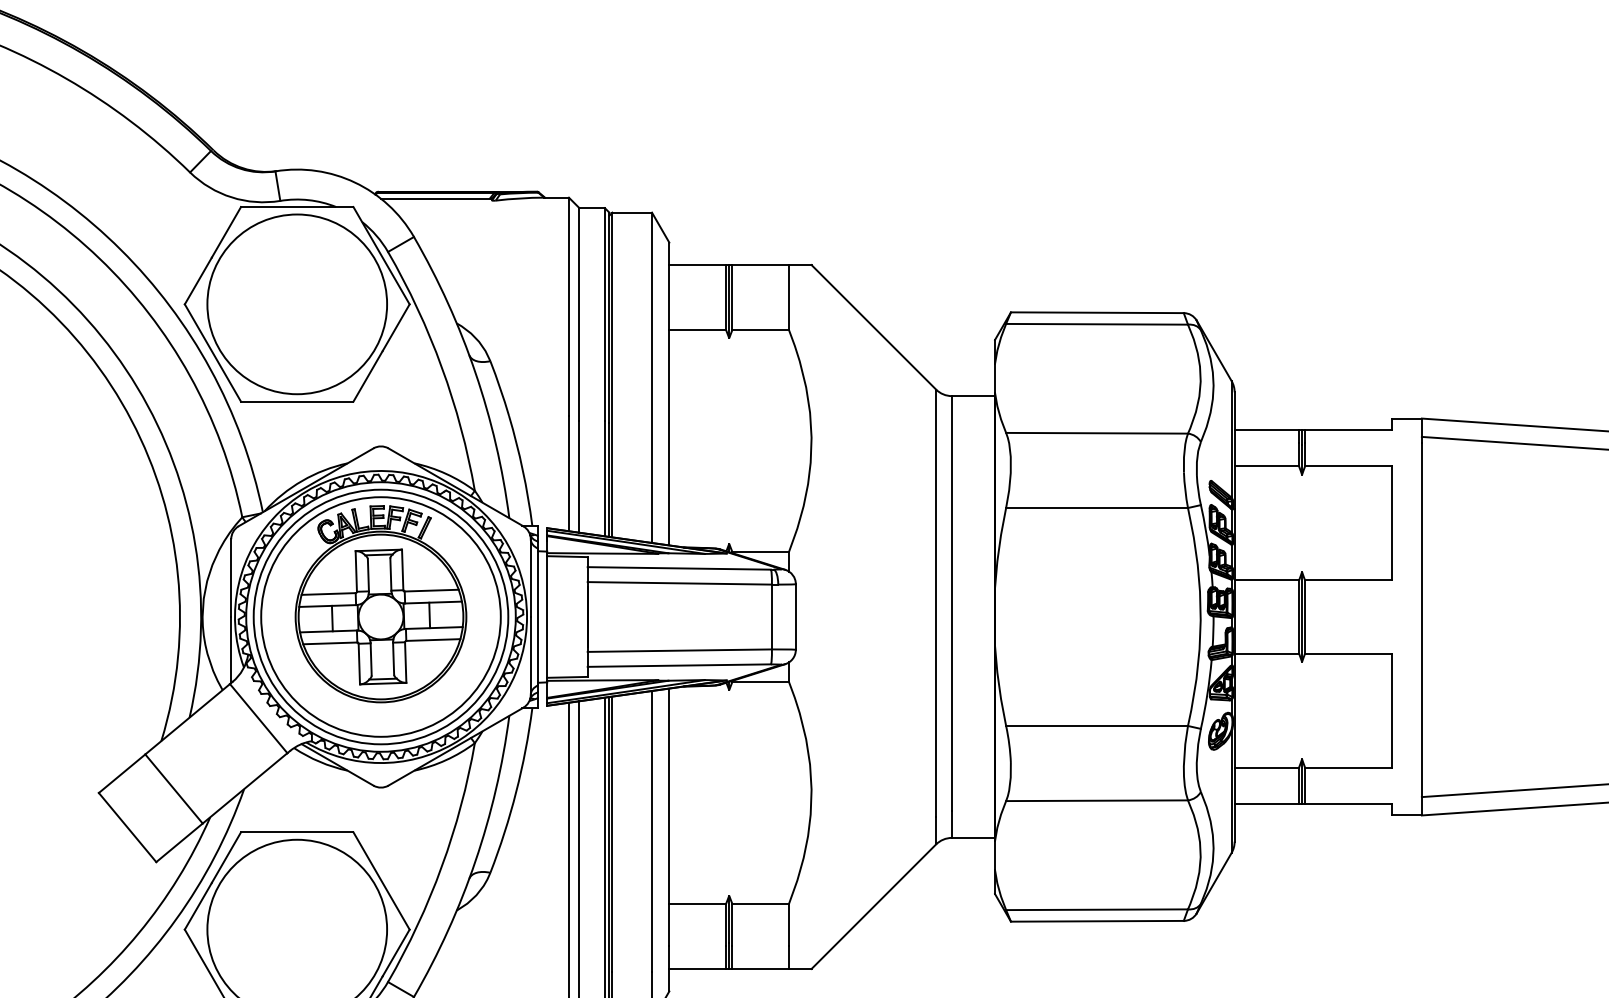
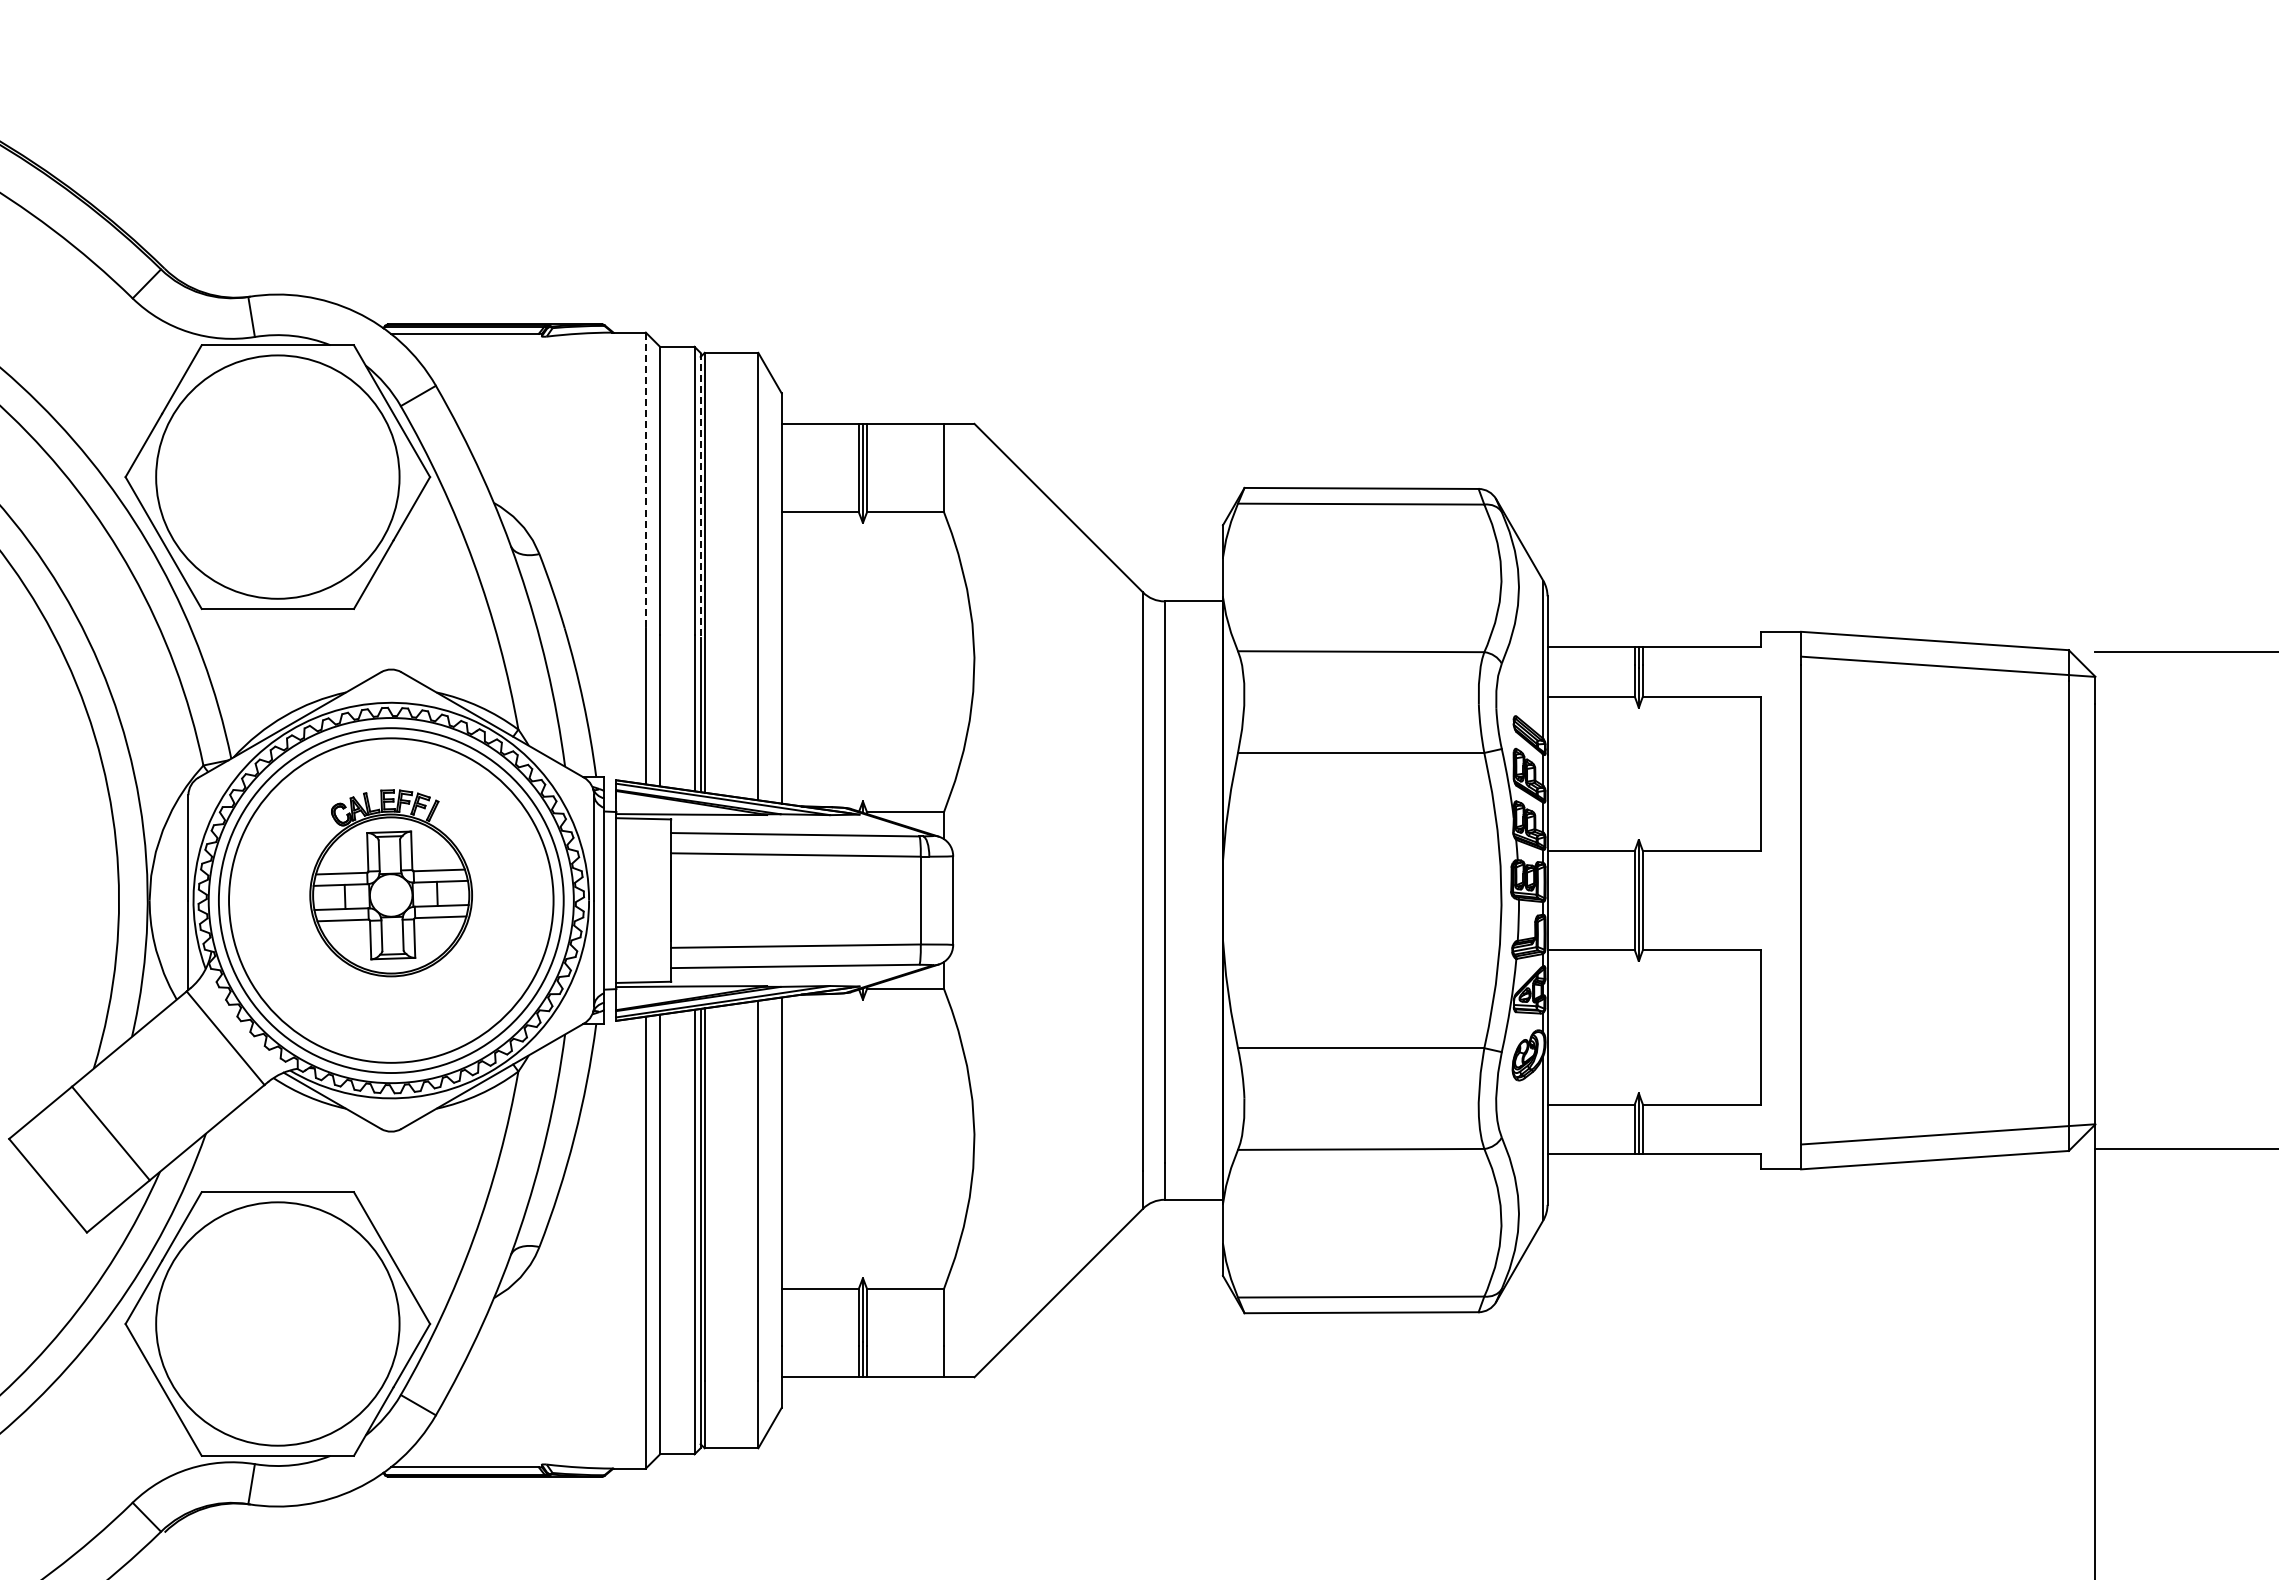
line: (568, 306) -> (645, 480), solid -> dashed
line: (609, 317) -> (700, 495), solid -> dashed
part: (380, 604) -> (390, 883), size x0.7

